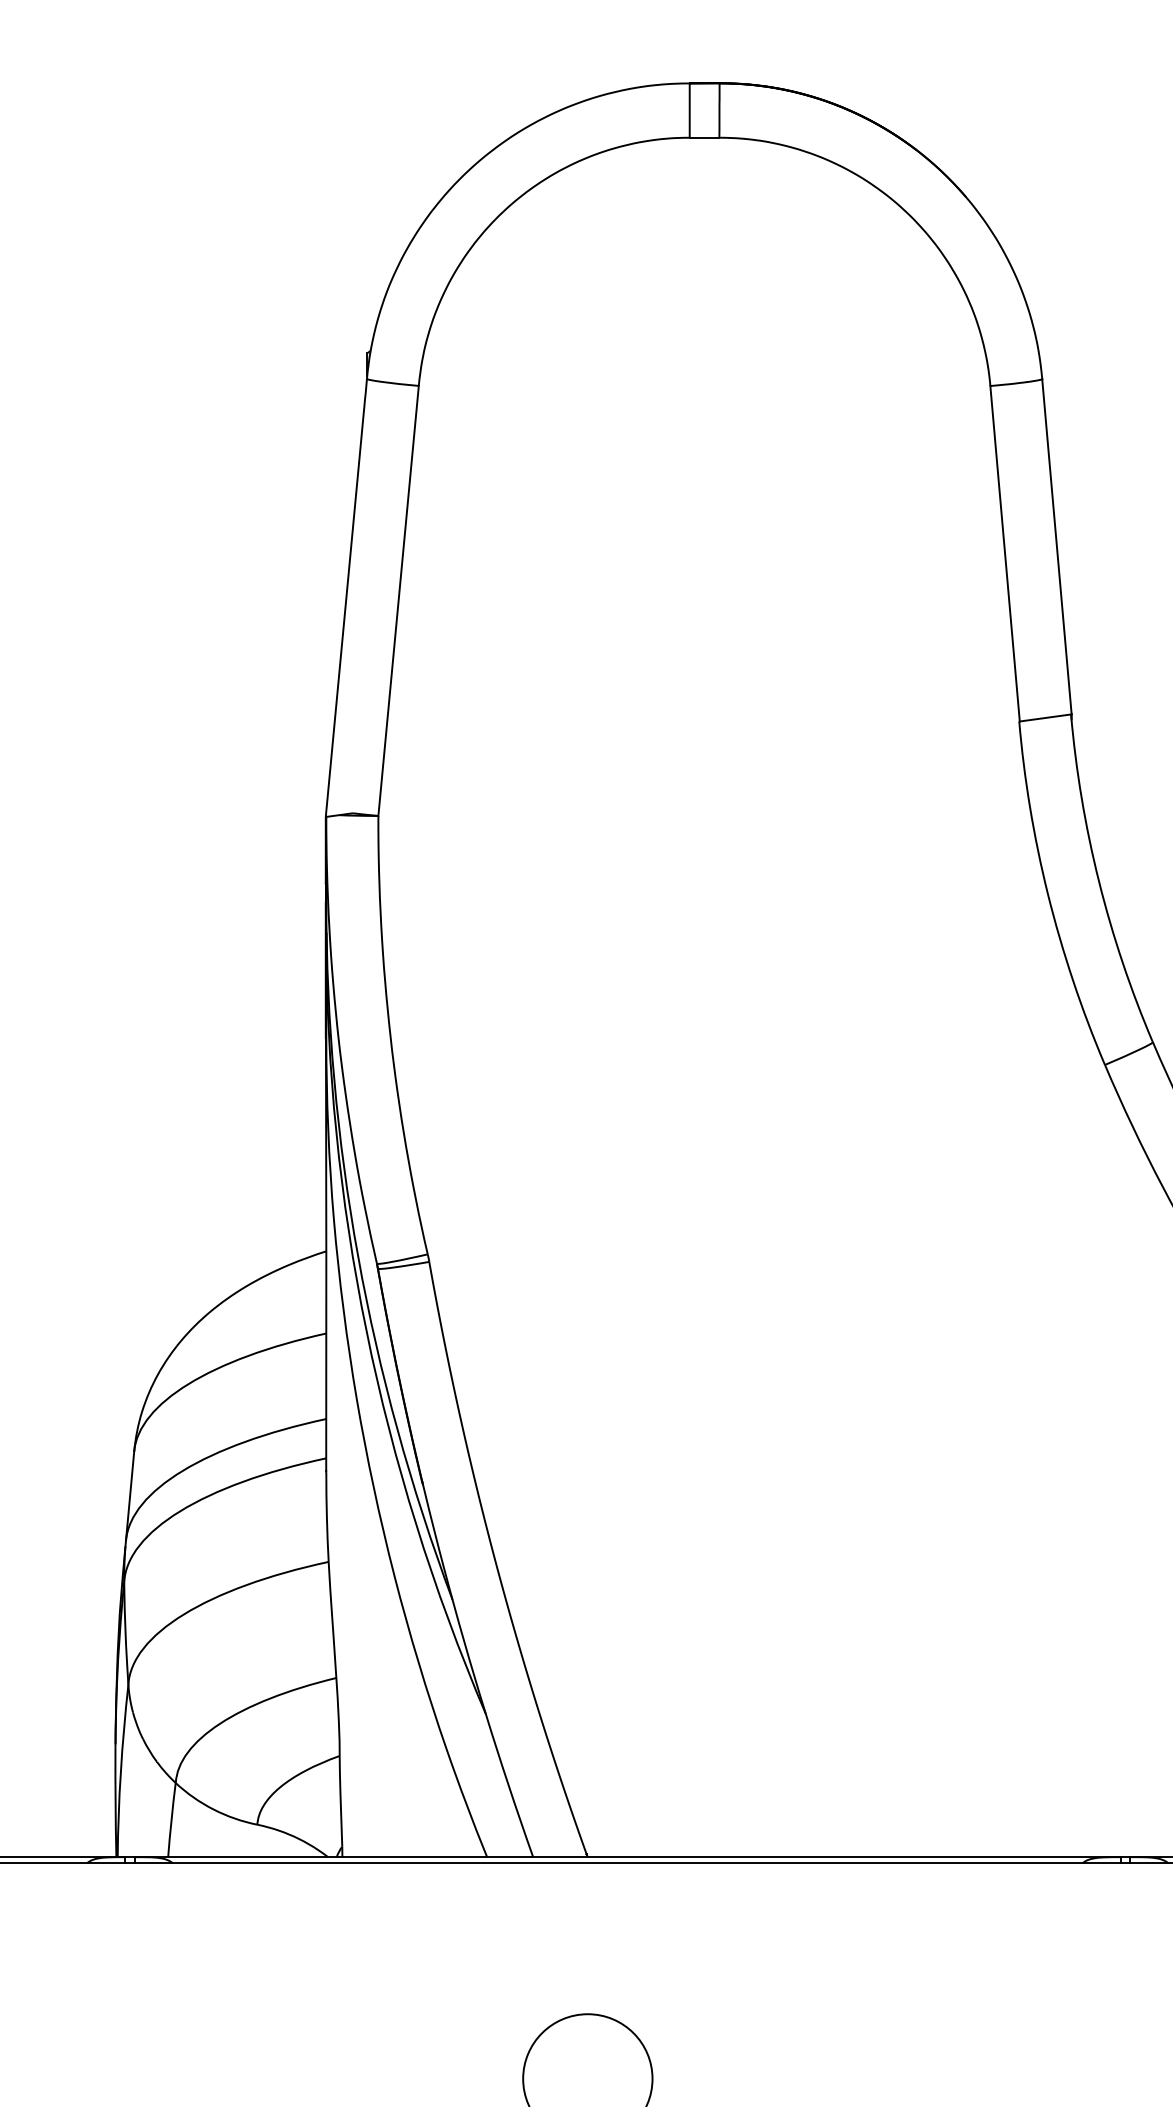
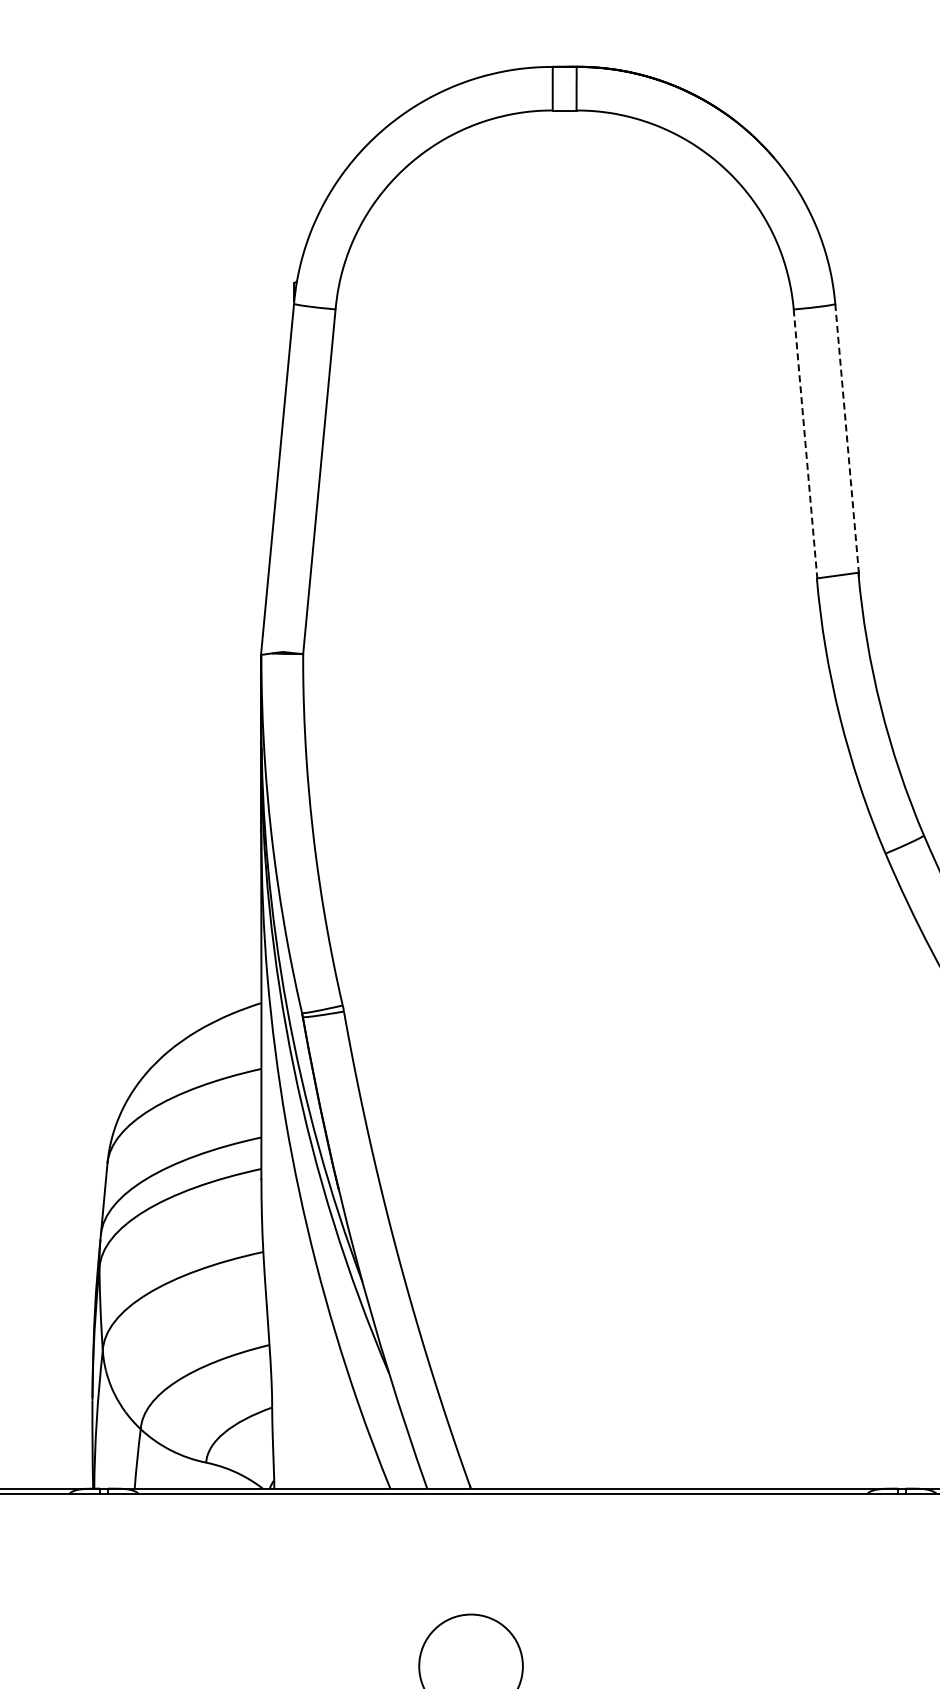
line: (1057, 546) -> (847, 438), solid -> dashed
line: (1005, 553) -> (805, 443), solid -> dashed

